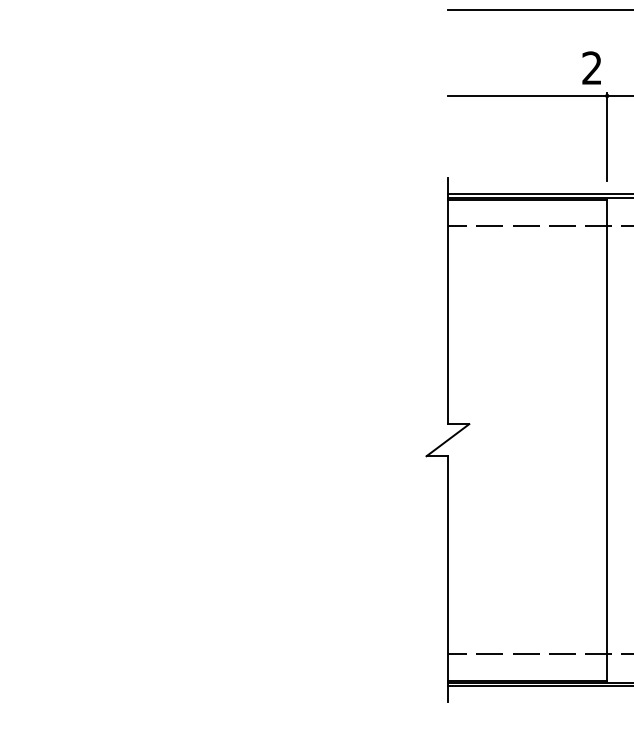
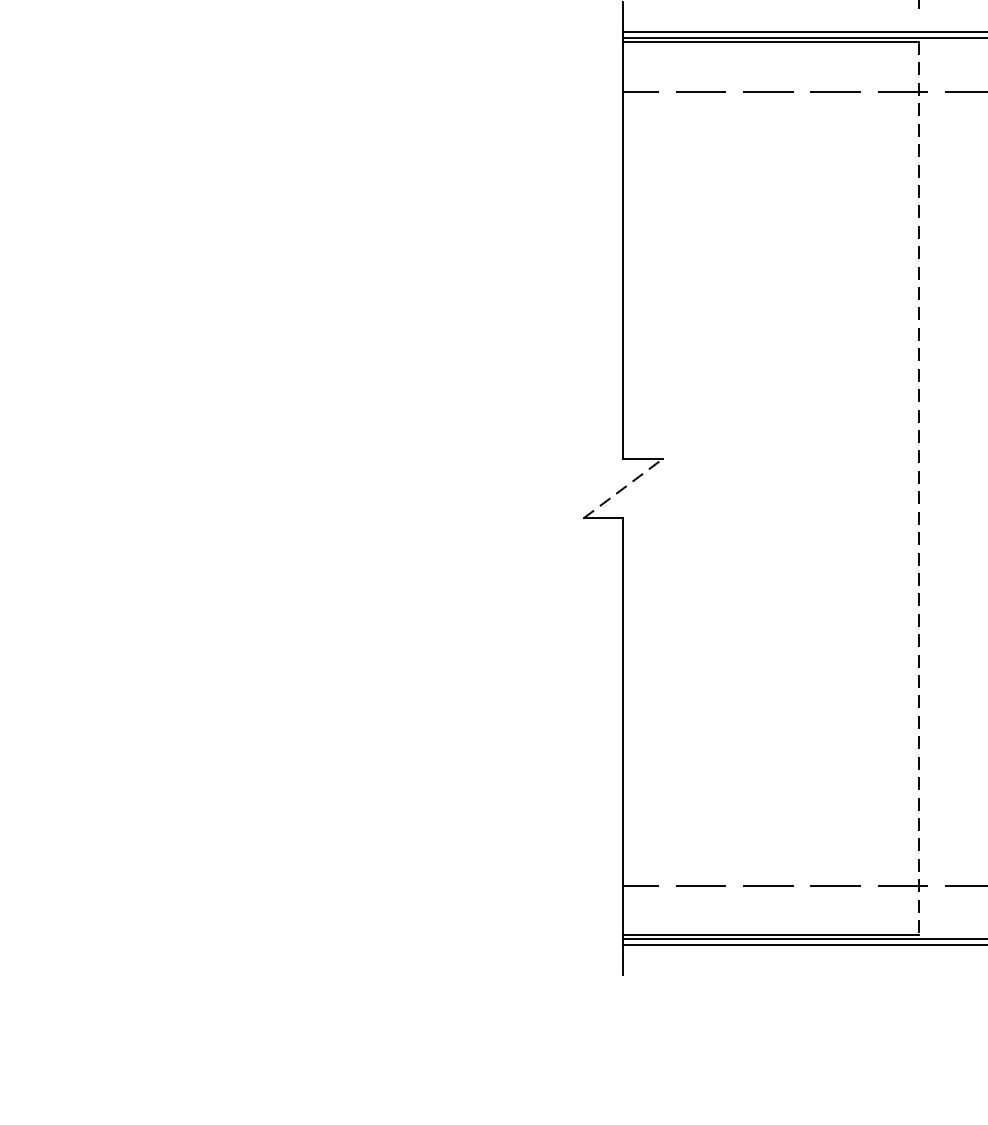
line: (447, 440) -> (622, 489), solid -> dashed
line: (607, 440) -> (919, 489), solid -> dashed

